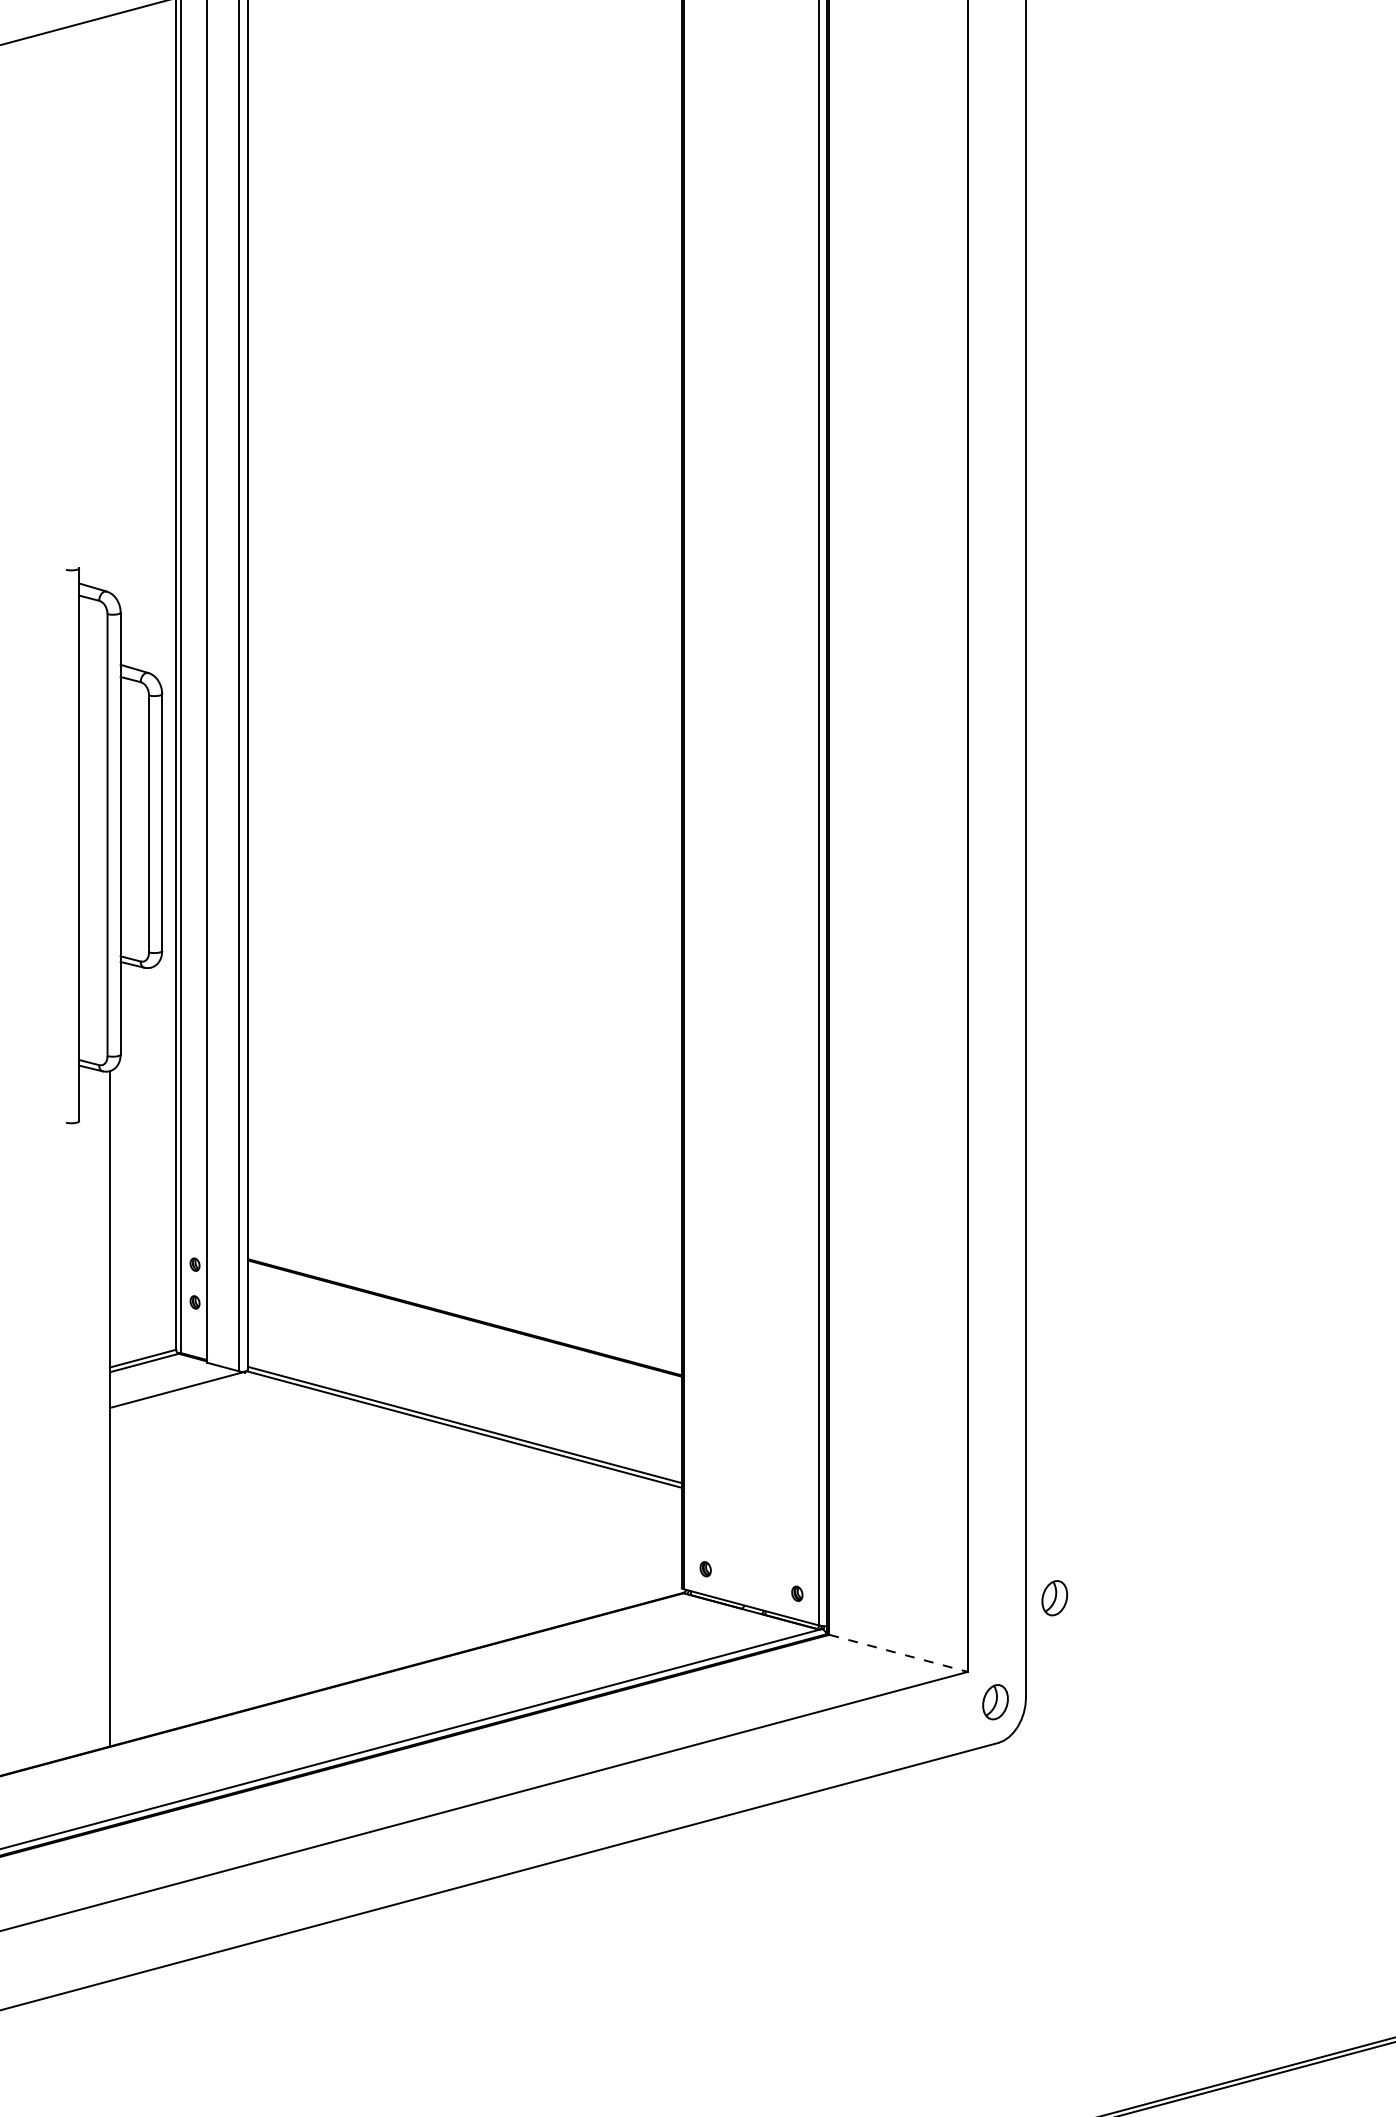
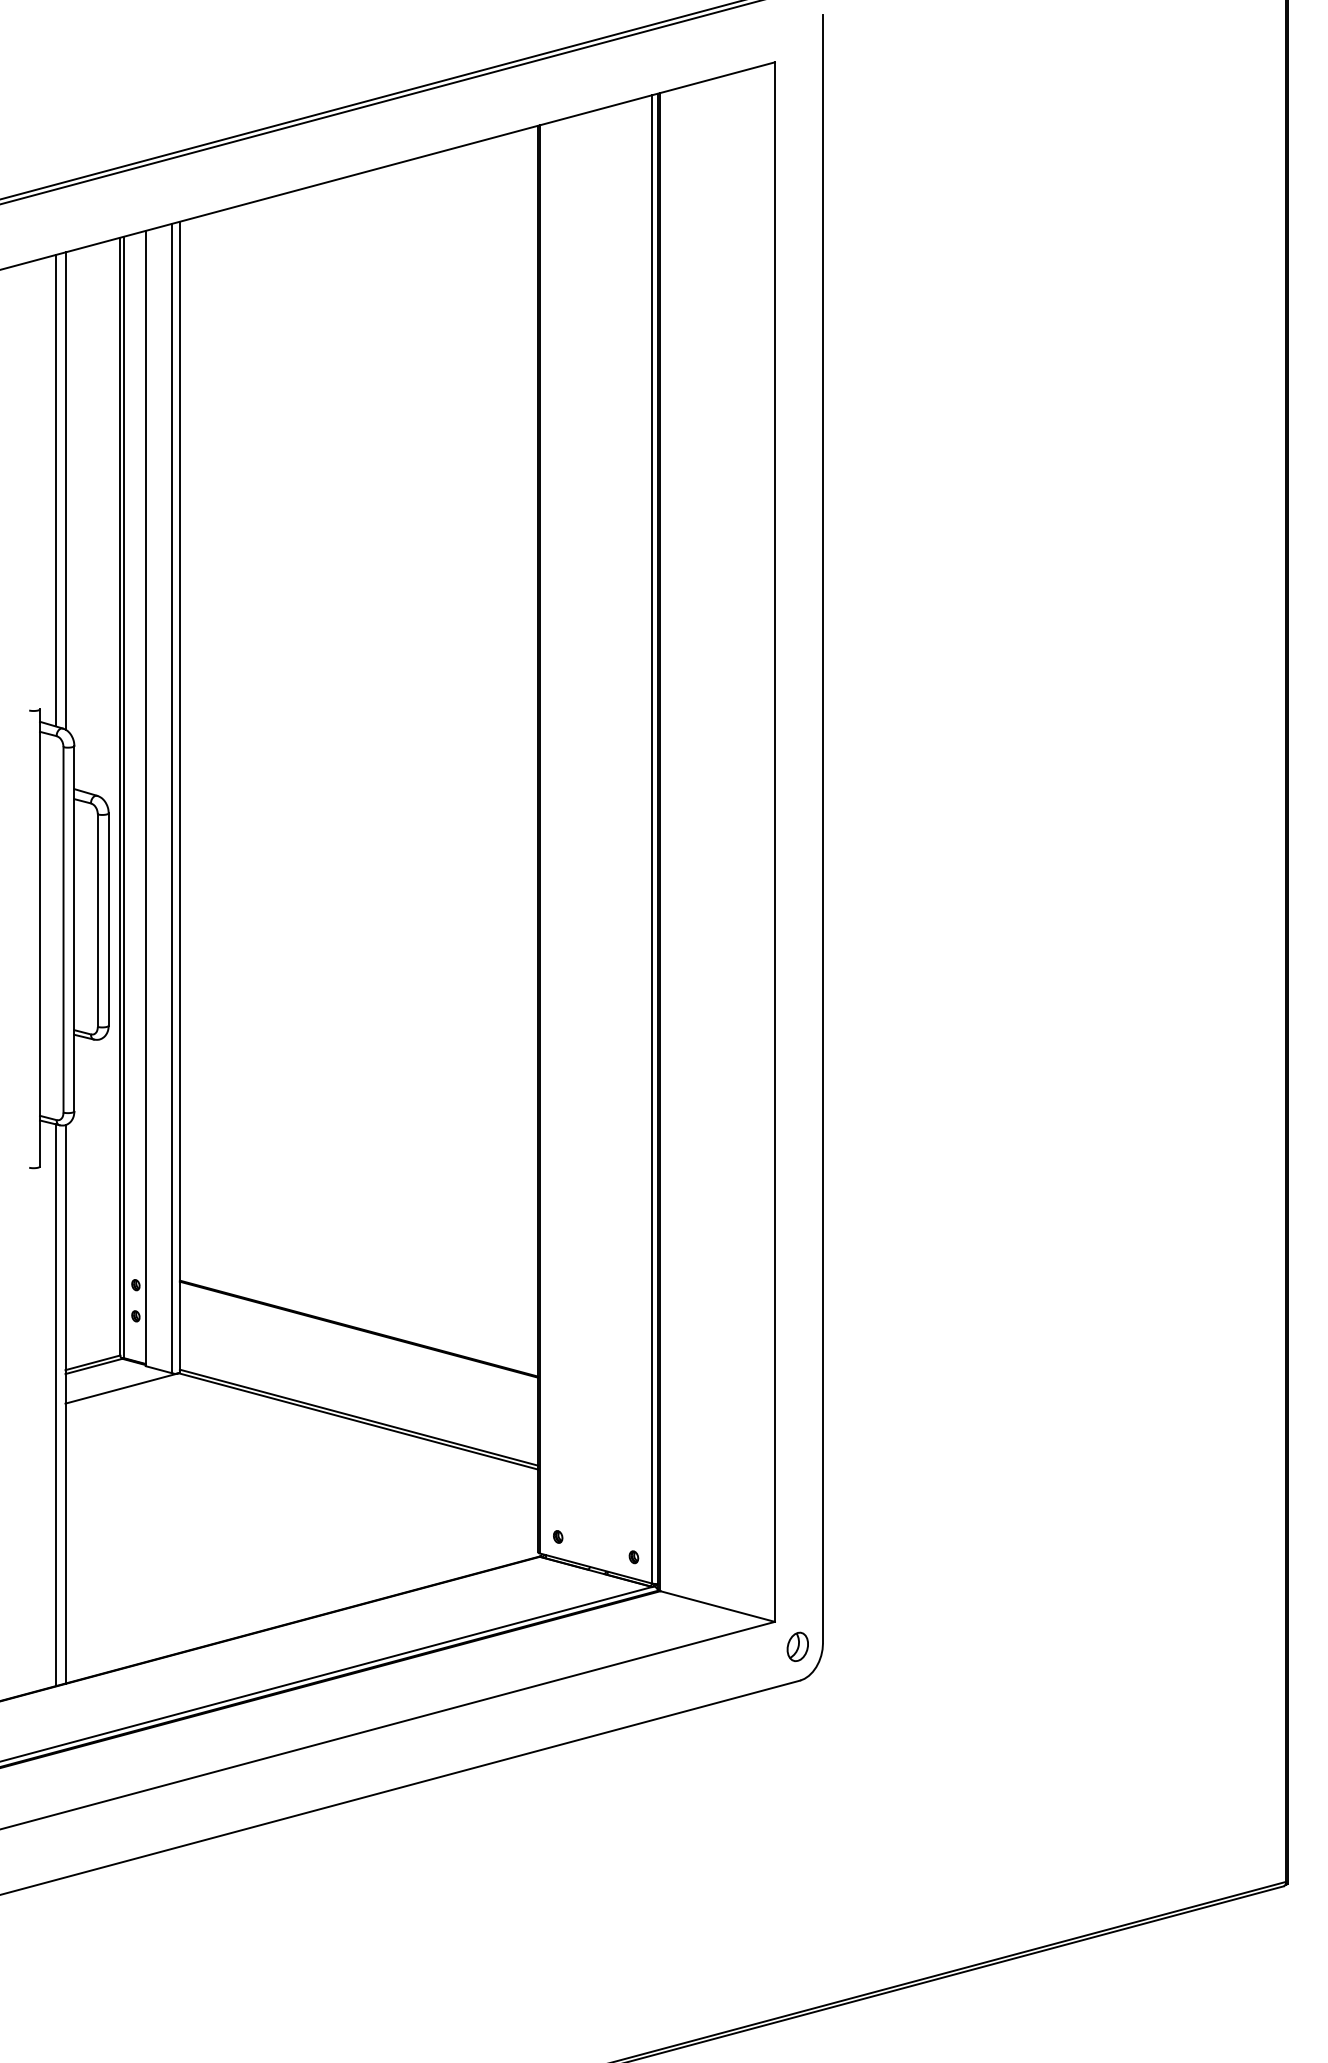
line: (97, 303) -> (55, 490), added
line: (109, 303) -> (65, 490), added
line: (97, 1410) -> (55, 1405), added
part: (1054, 1597) -> (846, 1560), removed
line: (899, 1653) -> (718, 1606), dashed -> solid

